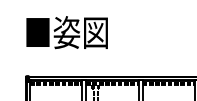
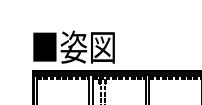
text: (66, 31) -> (73, 46), moved

